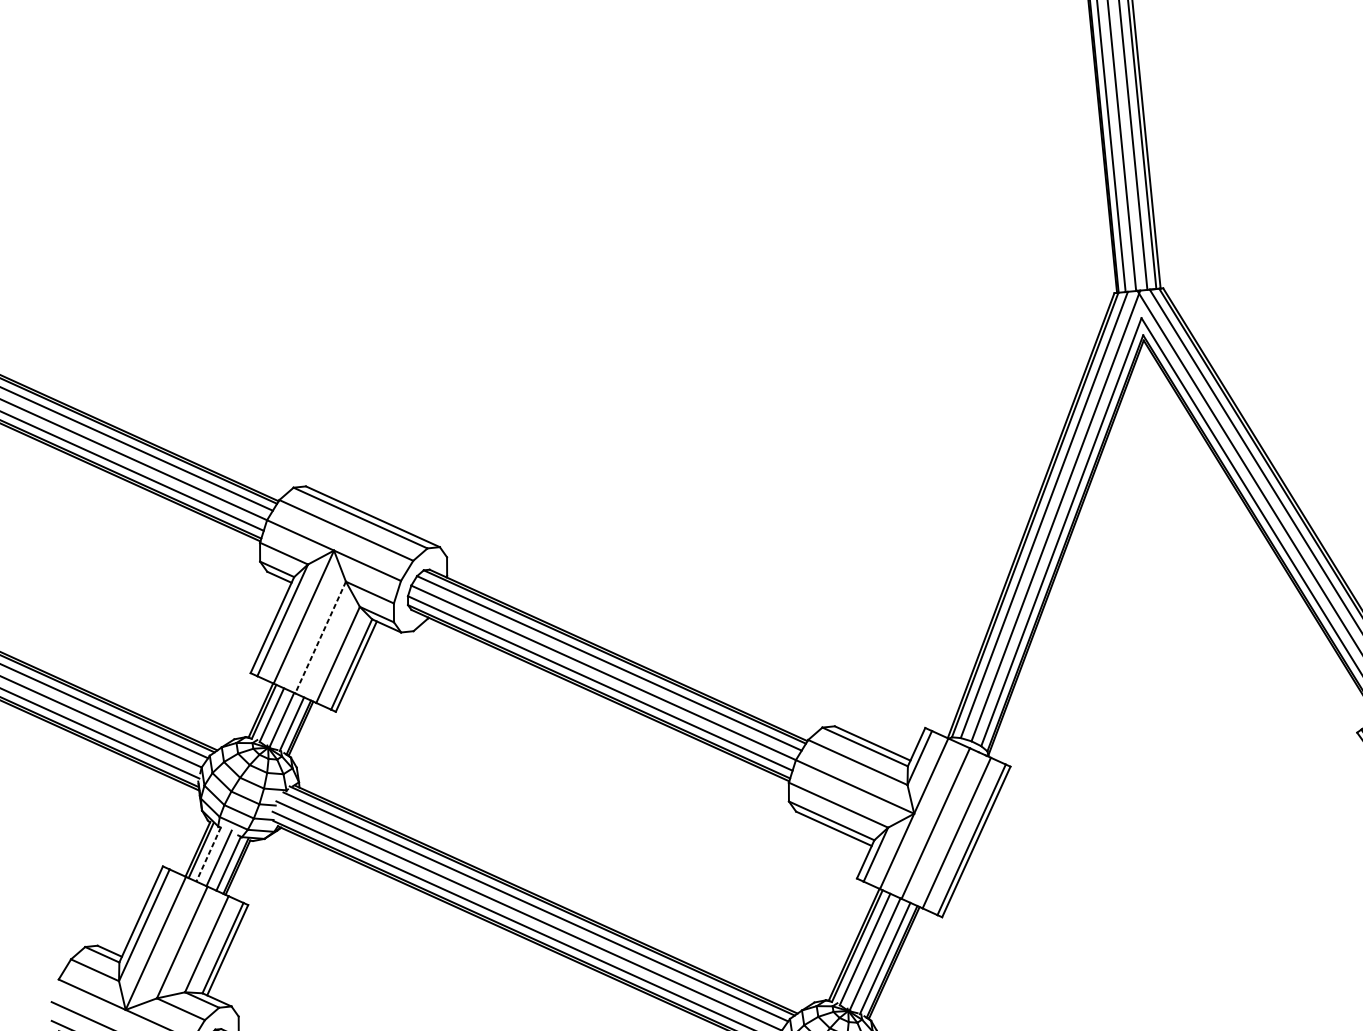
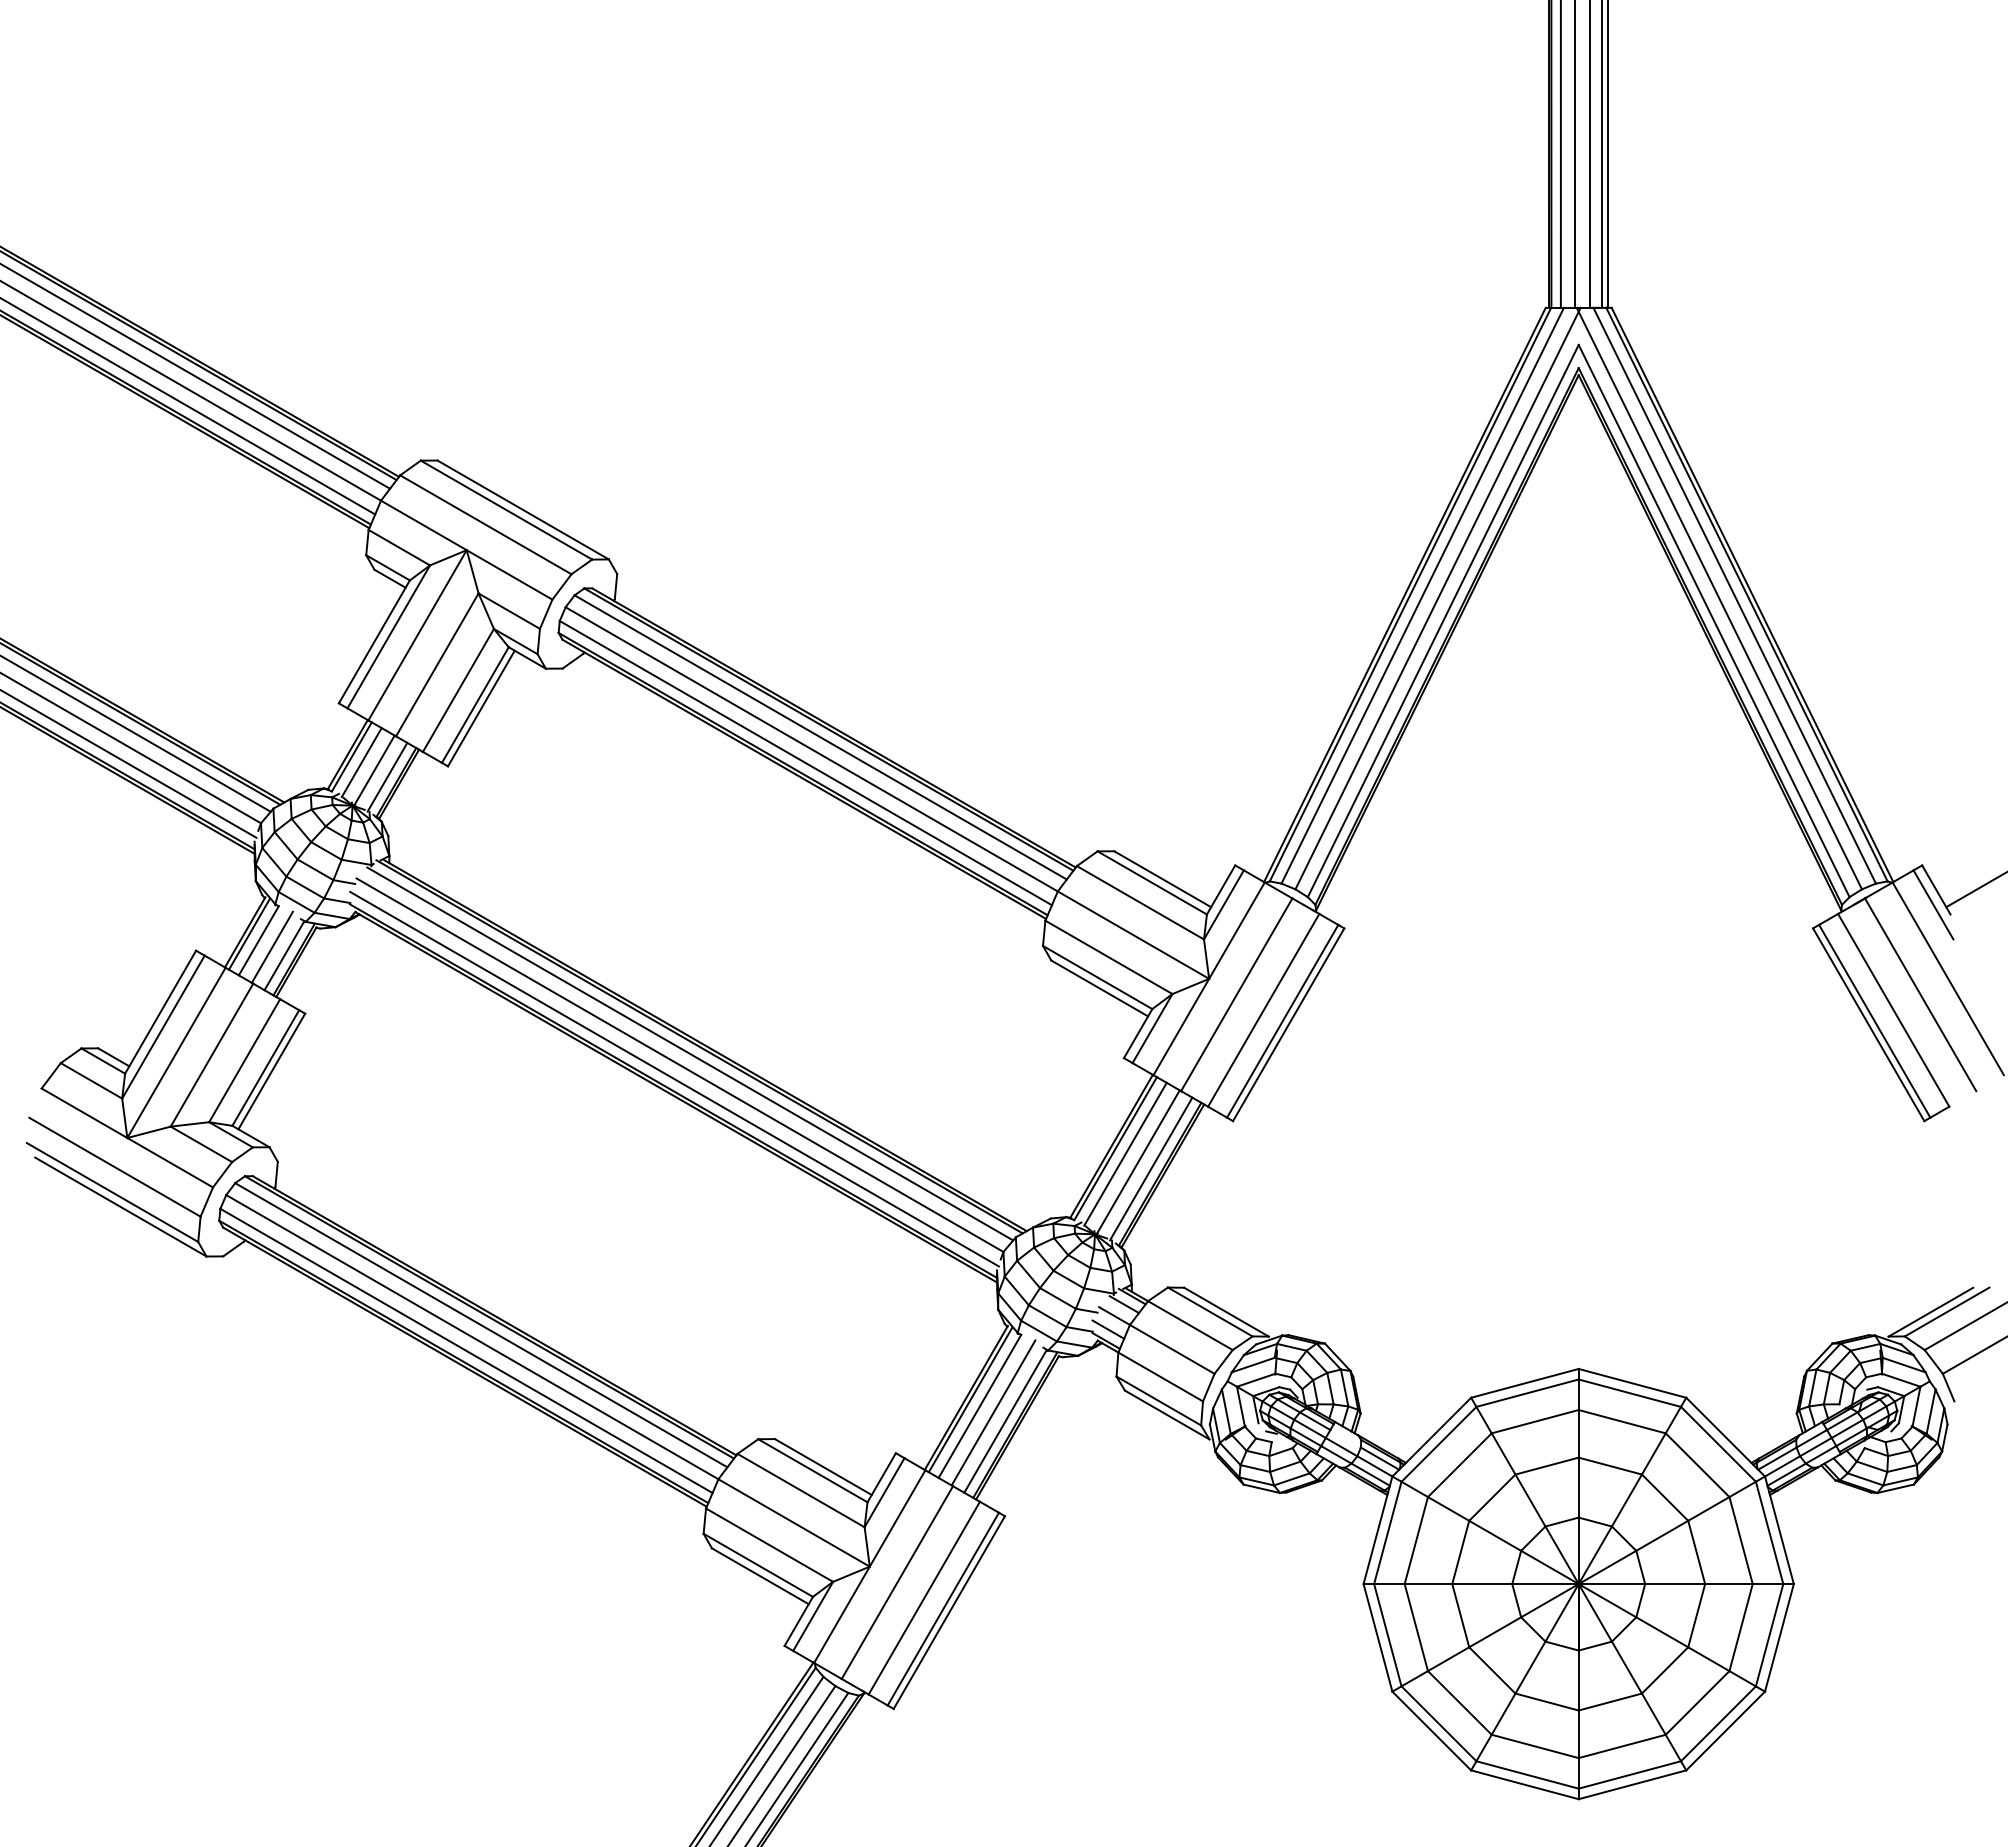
line: (320, 637) -> (437, 664), dashed -> solid
line: (208, 854) -> (258, 940), dashed -> solid

